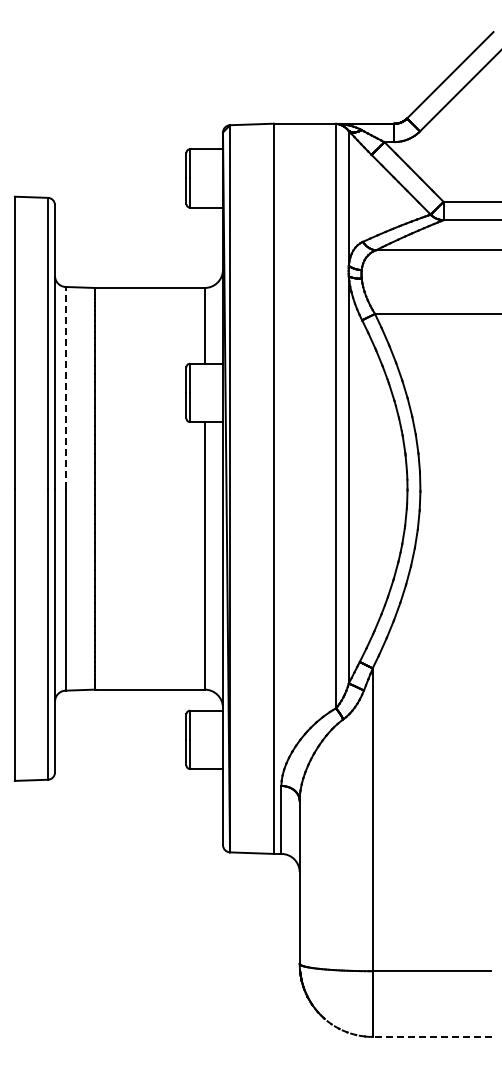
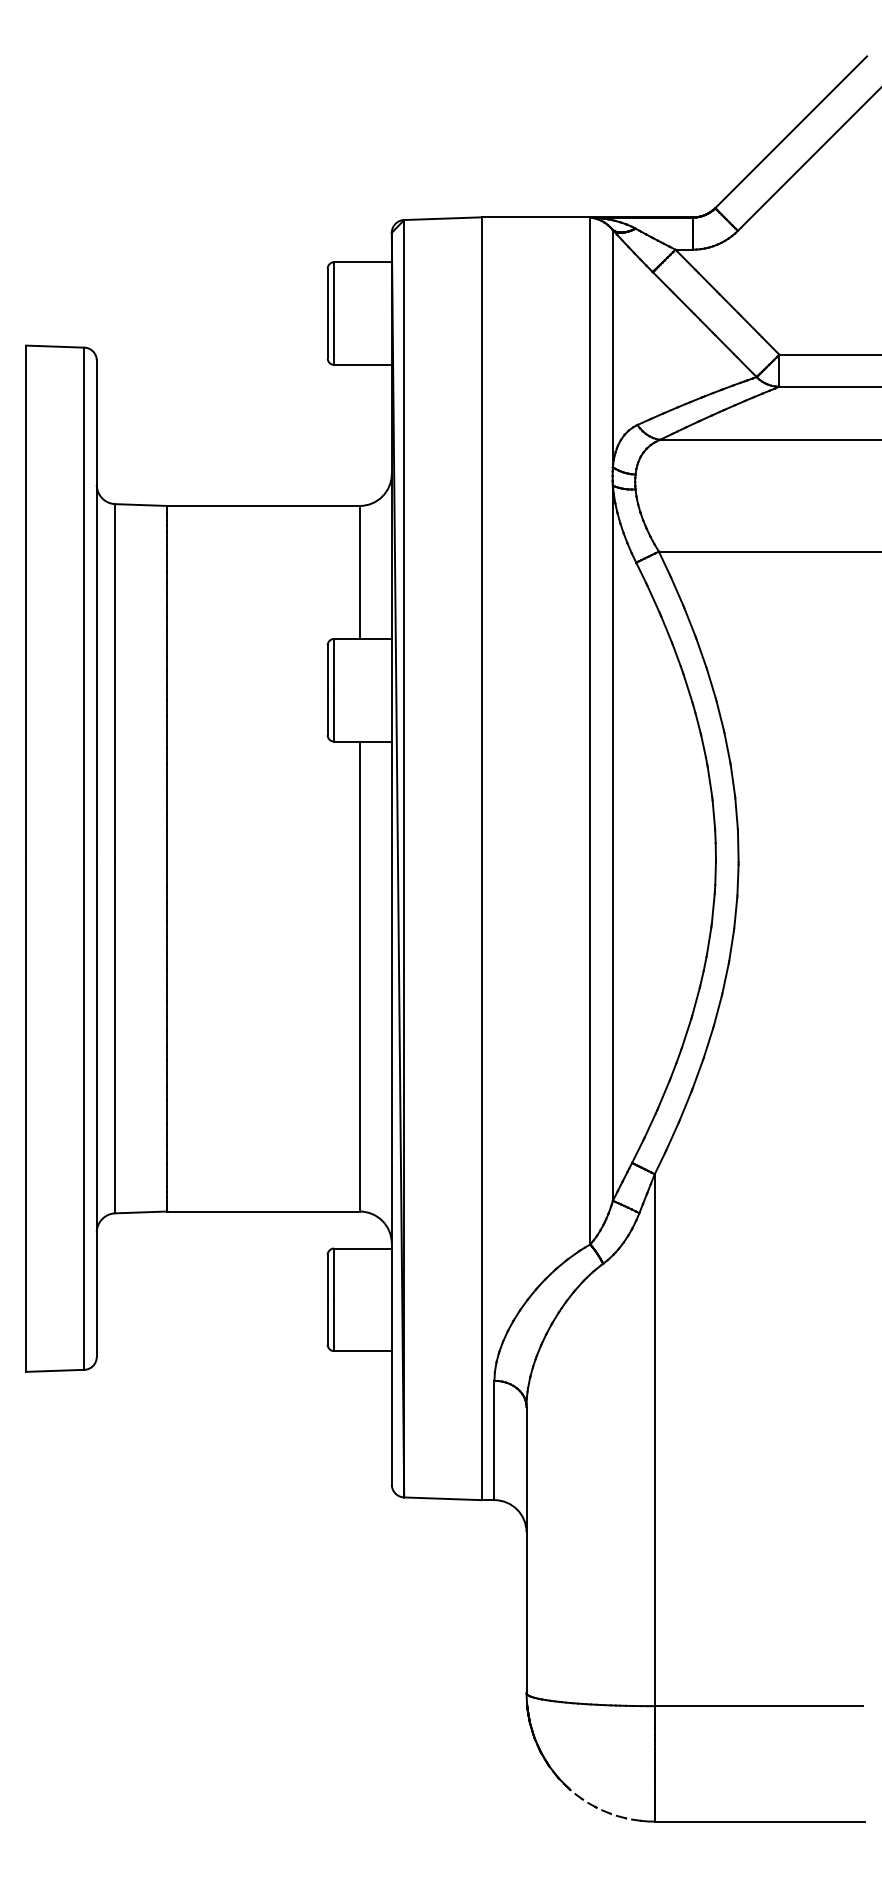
line: (65, 387) -> (115, 680), dashed -> solid
line: (432, 1036) -> (759, 1820), dashed -> solid

